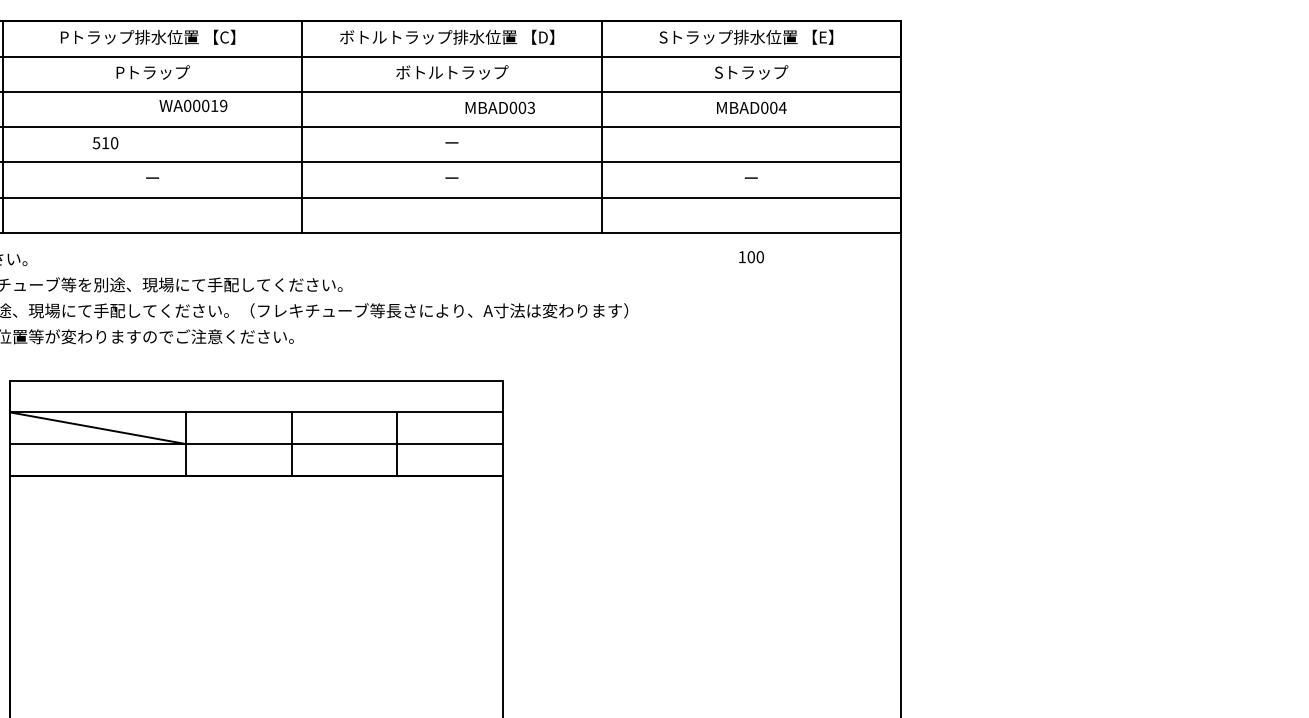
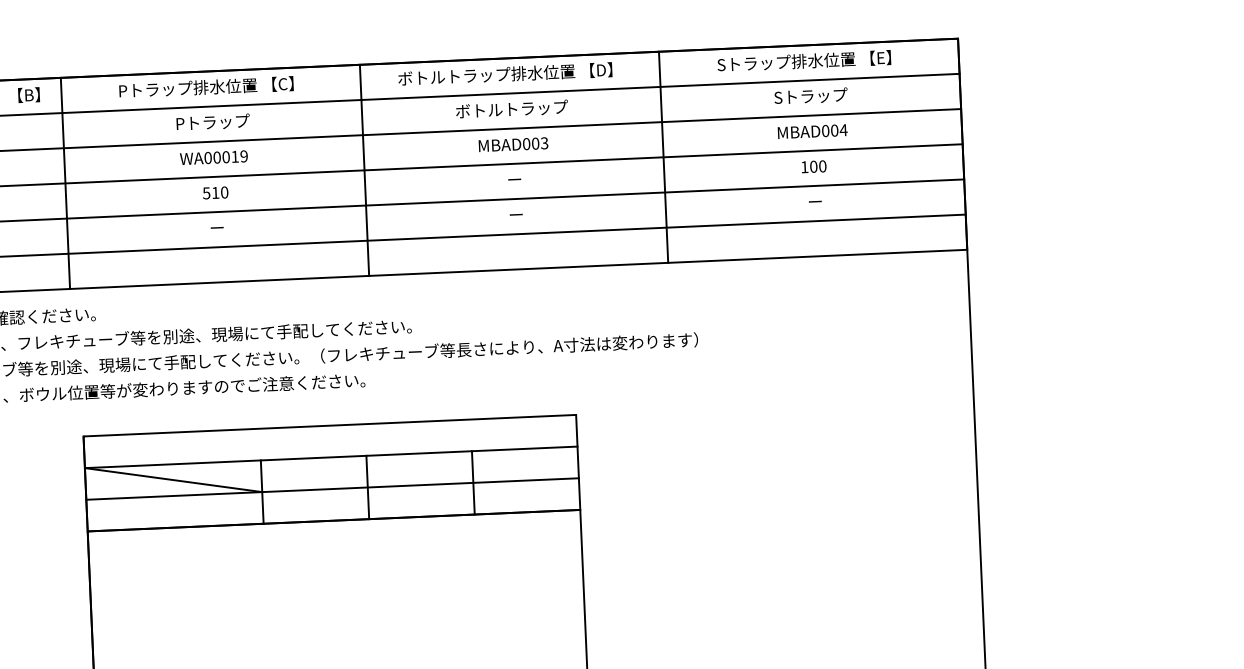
text: (193, 105) -> (214, 157), moved
text: (499, 107) -> (512, 144), moved
text: (105, 143) -> (215, 193), moved
text: (751, 257) -> (814, 167), moved

